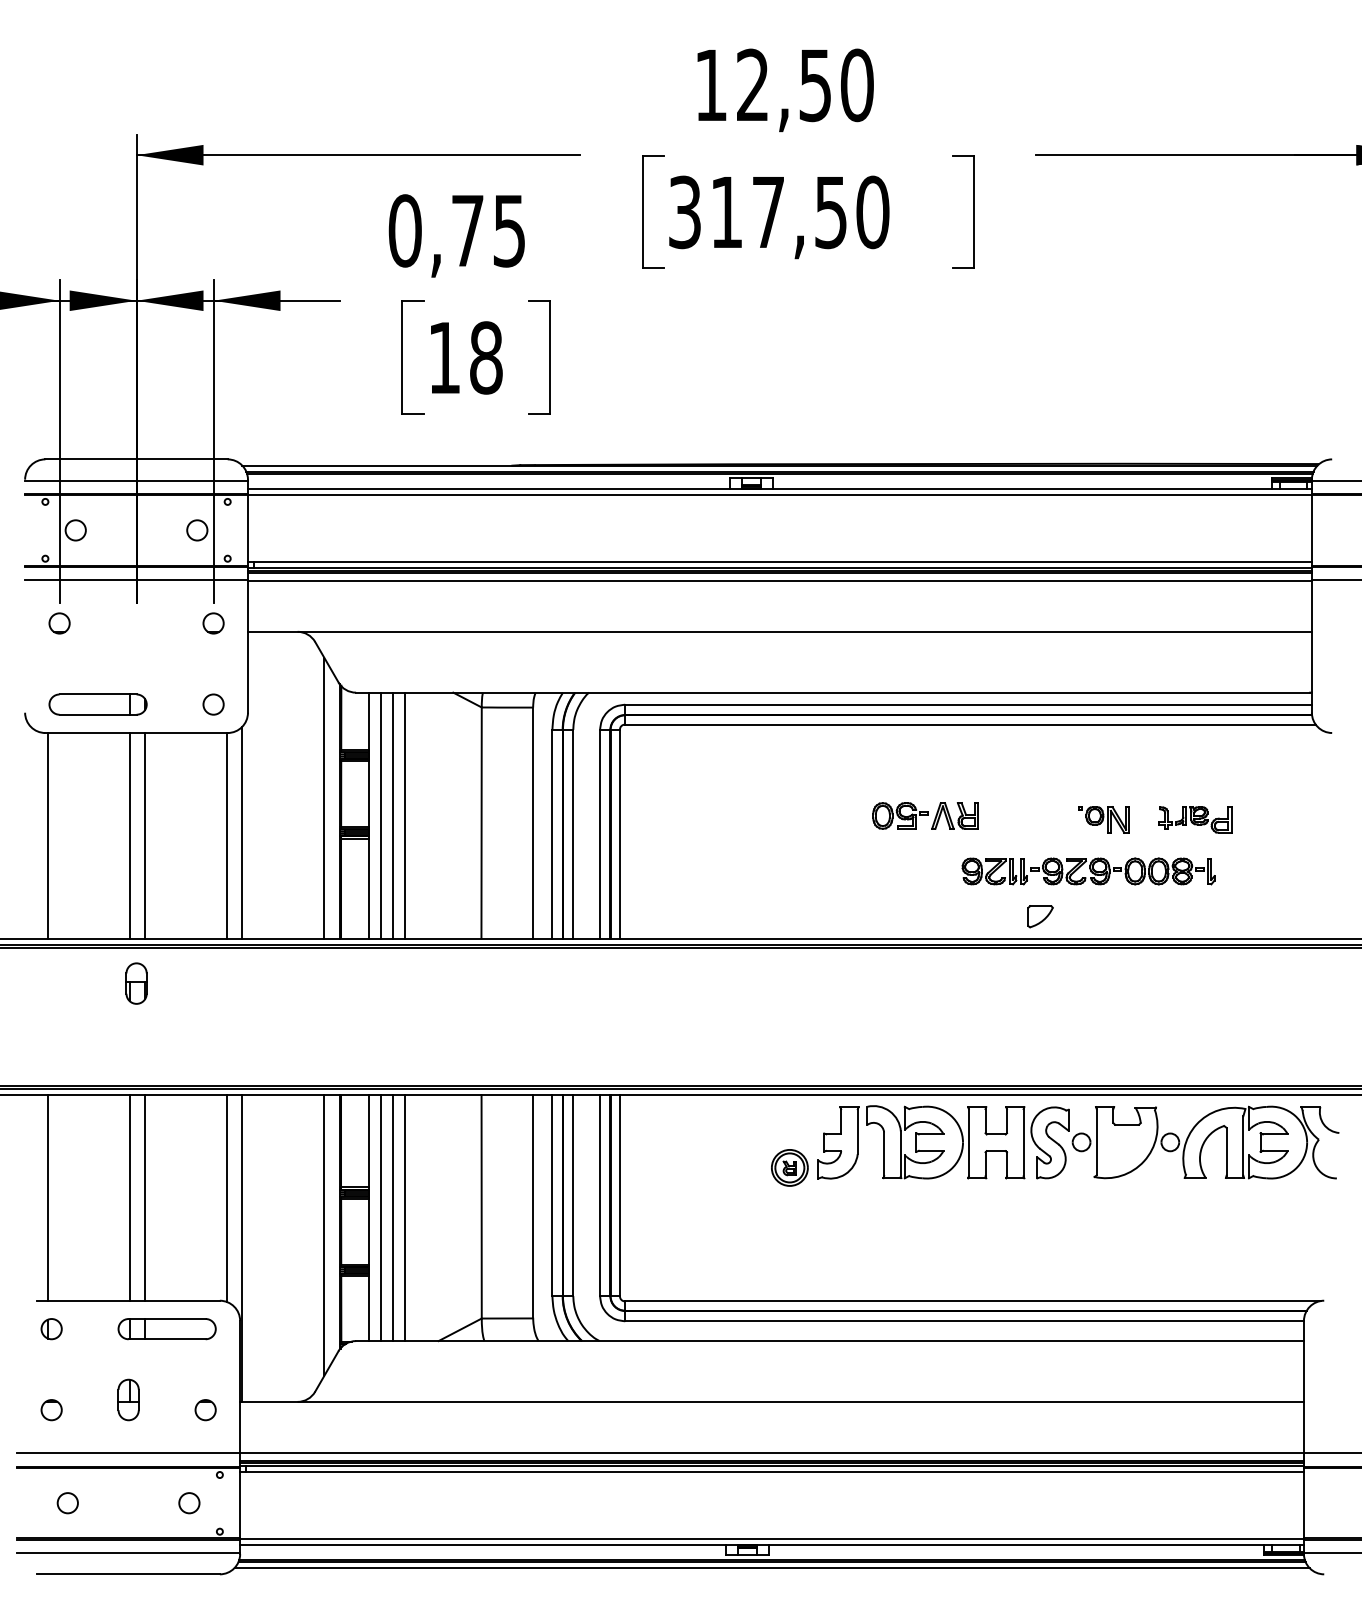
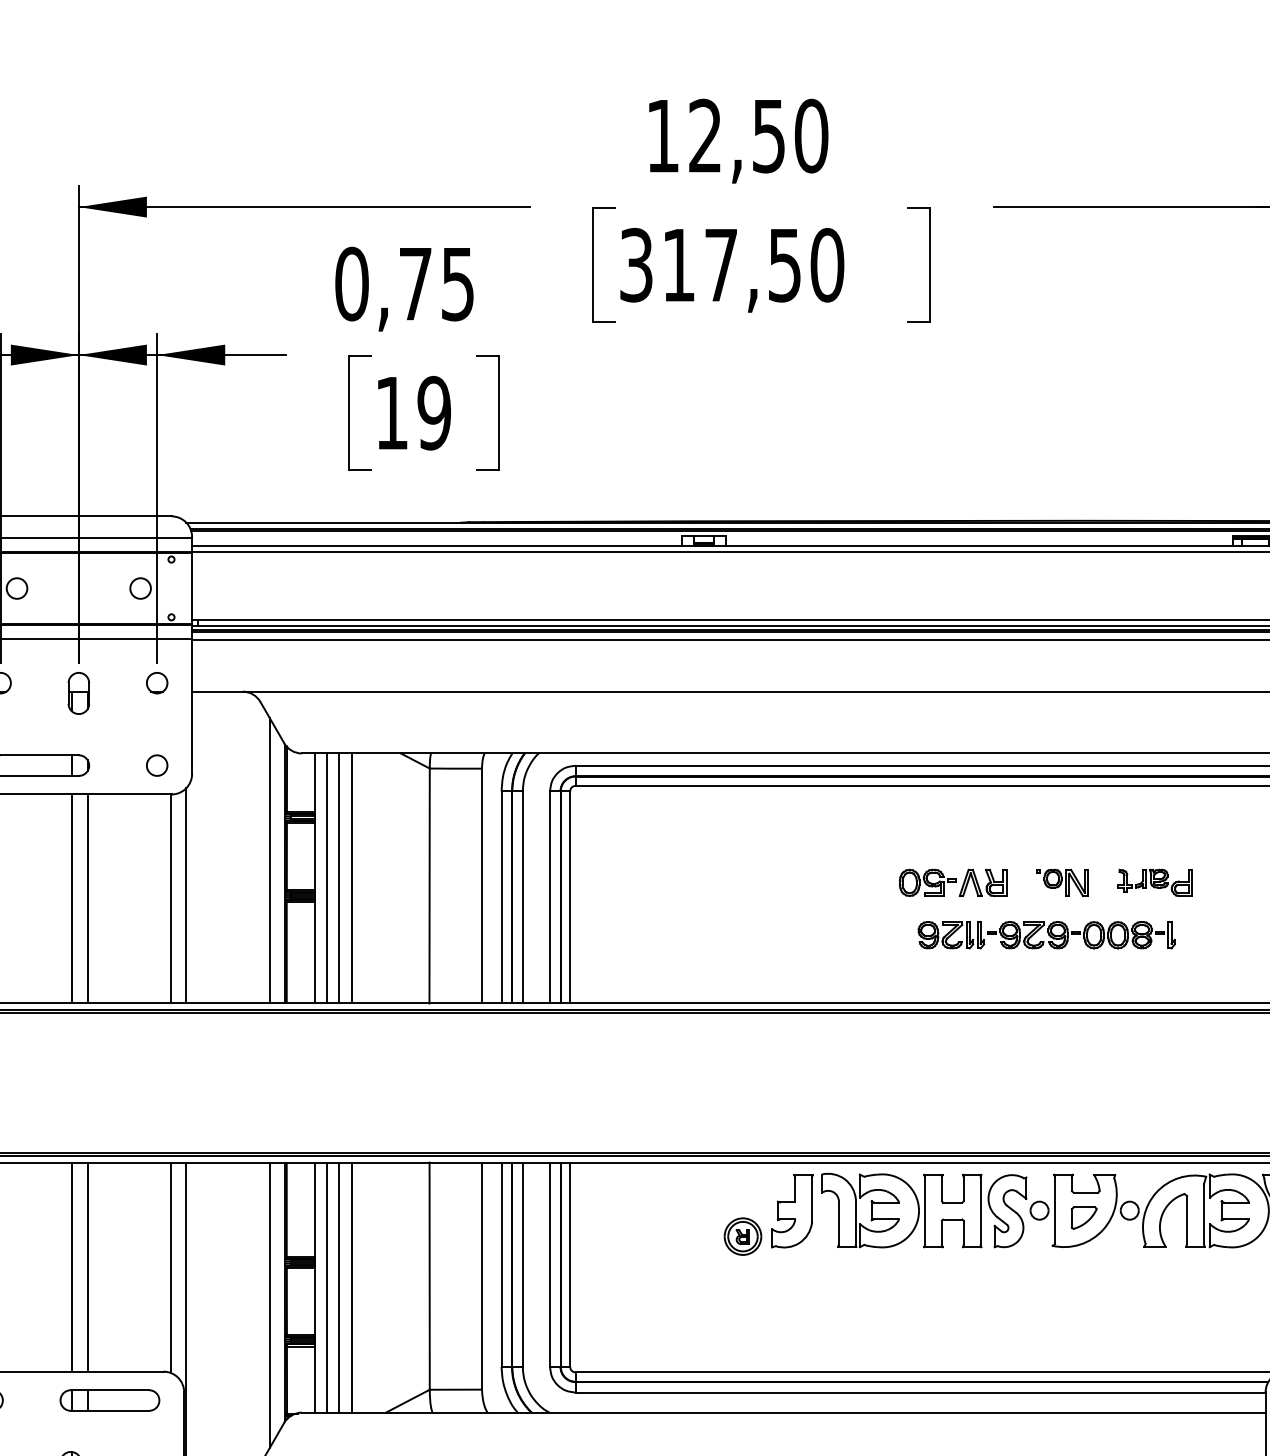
text: (485, 357) -> (433, 412), 18 -> 19
part: (925, 815) -> (953, 882), moved
part: (1040, 916) -> (1084, 1217), moved
part: (136, 983) -> (78, 693), moved

